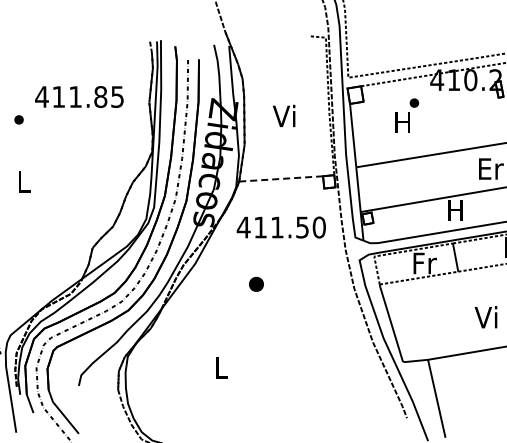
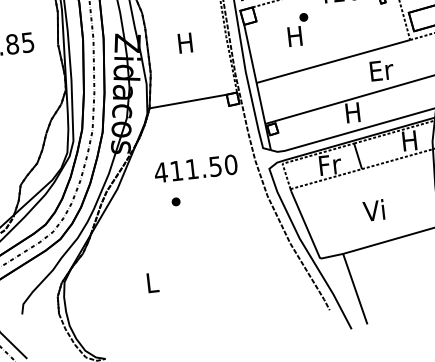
text: (284, 115) -> (184, 42), Vi -> H
line: (280, 178) -> (187, 101), dashed -> solid
text: (280, 227) -> (195, 168), moved
part: (255, 284) -> (175, 202), size x0.62
text: (485, 317) -> (373, 210), moved

